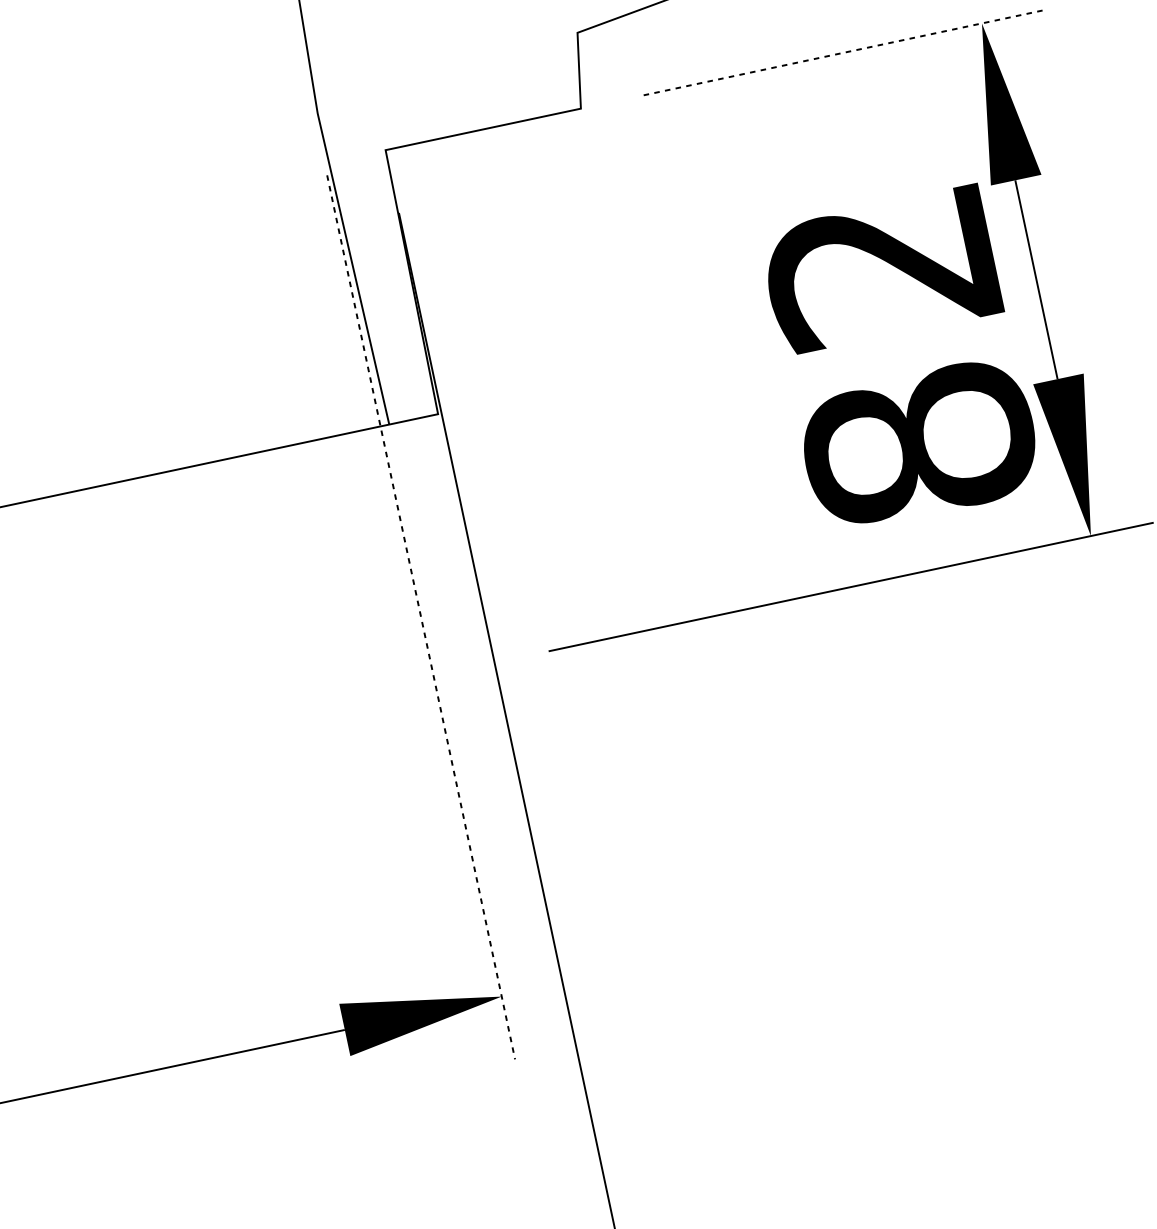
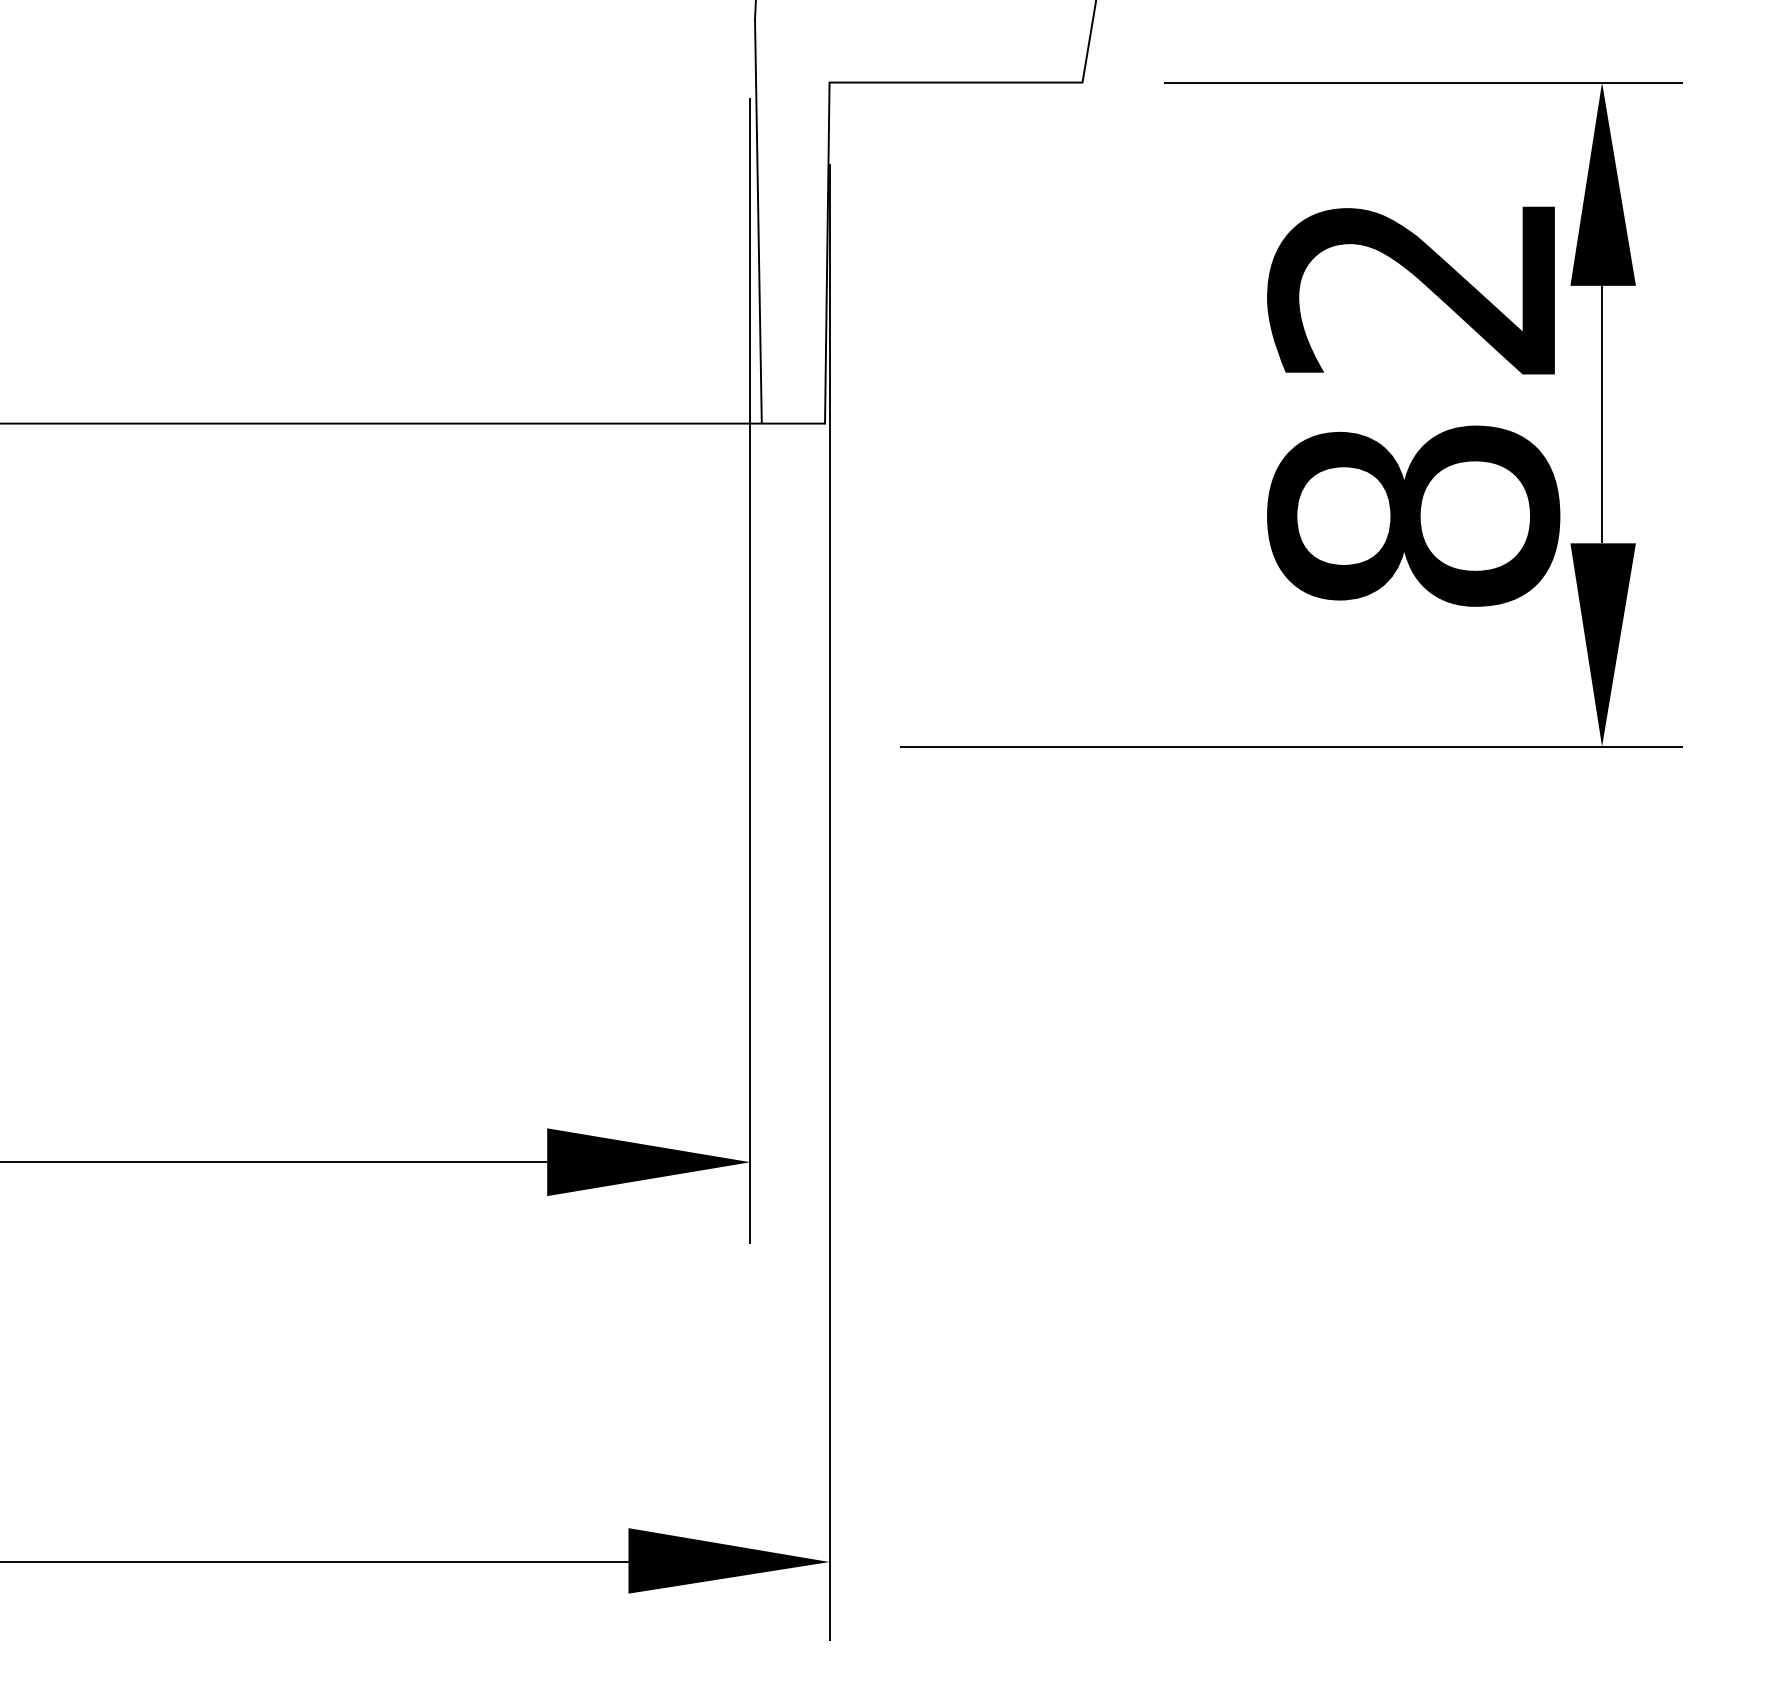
line: (844, 52) -> (1423, 82), dashed -> solid
text: (901, 360) -> (1413, 406), moved
line: (421, 617) -> (750, 670), dashed -> solid

